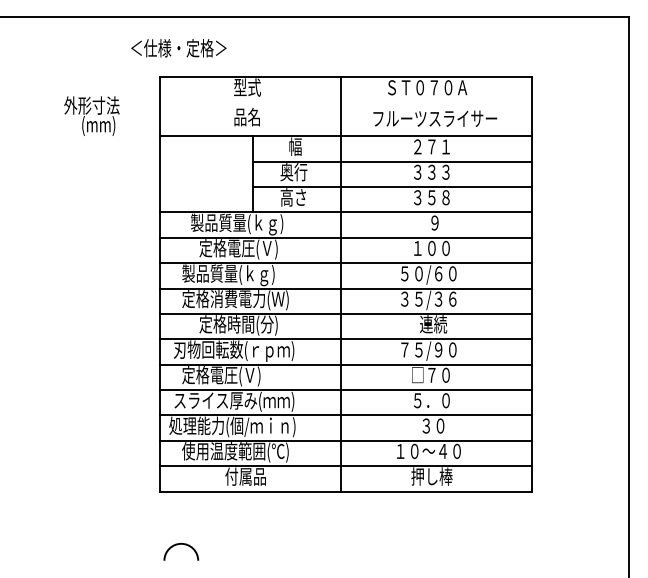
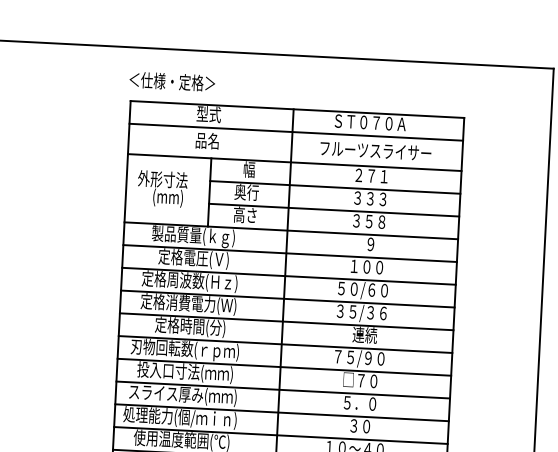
text: (178, 48) -> (171, 81), moved
line: (345, 102) -> (296, 132), added
text: (91, 115) -> (162, 188), moved
text: (235, 275) -> (189, 282), 製品質量(ｋｇ) -> 定格周波数(Ｈｚ)
text: (235, 376) -> (185, 372), 定格電圧(Ｖ) -> 投入口寸法(ｍｍ)

